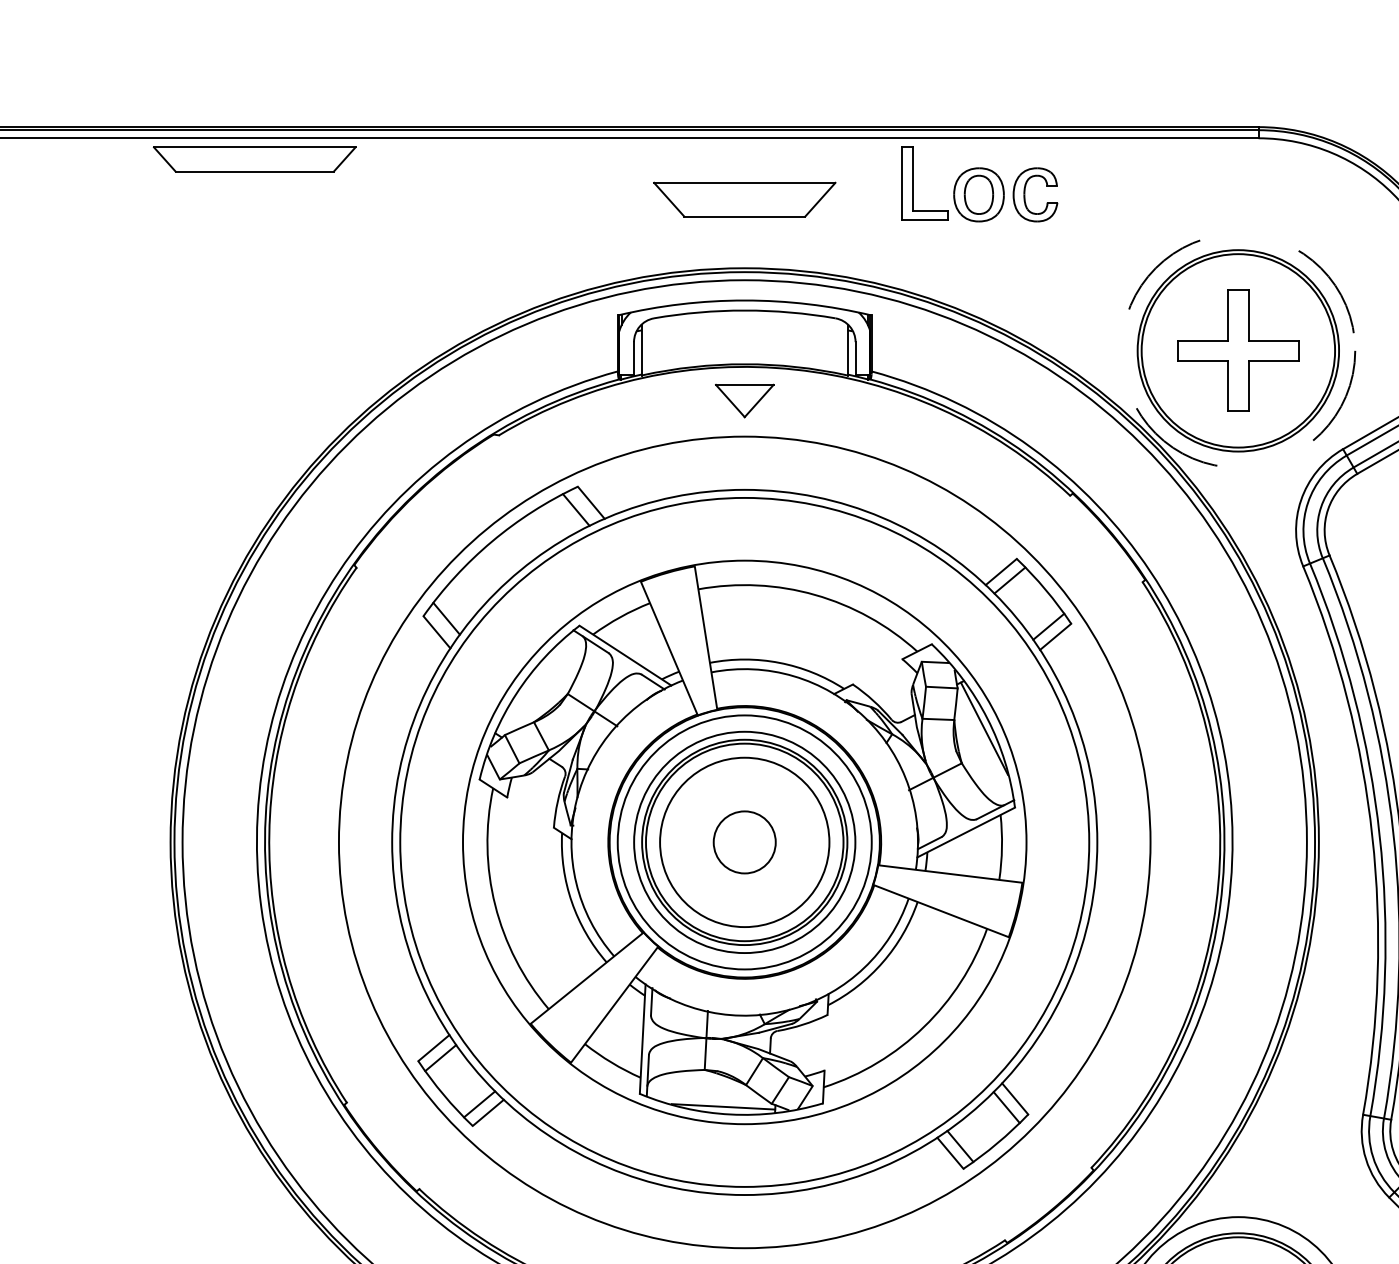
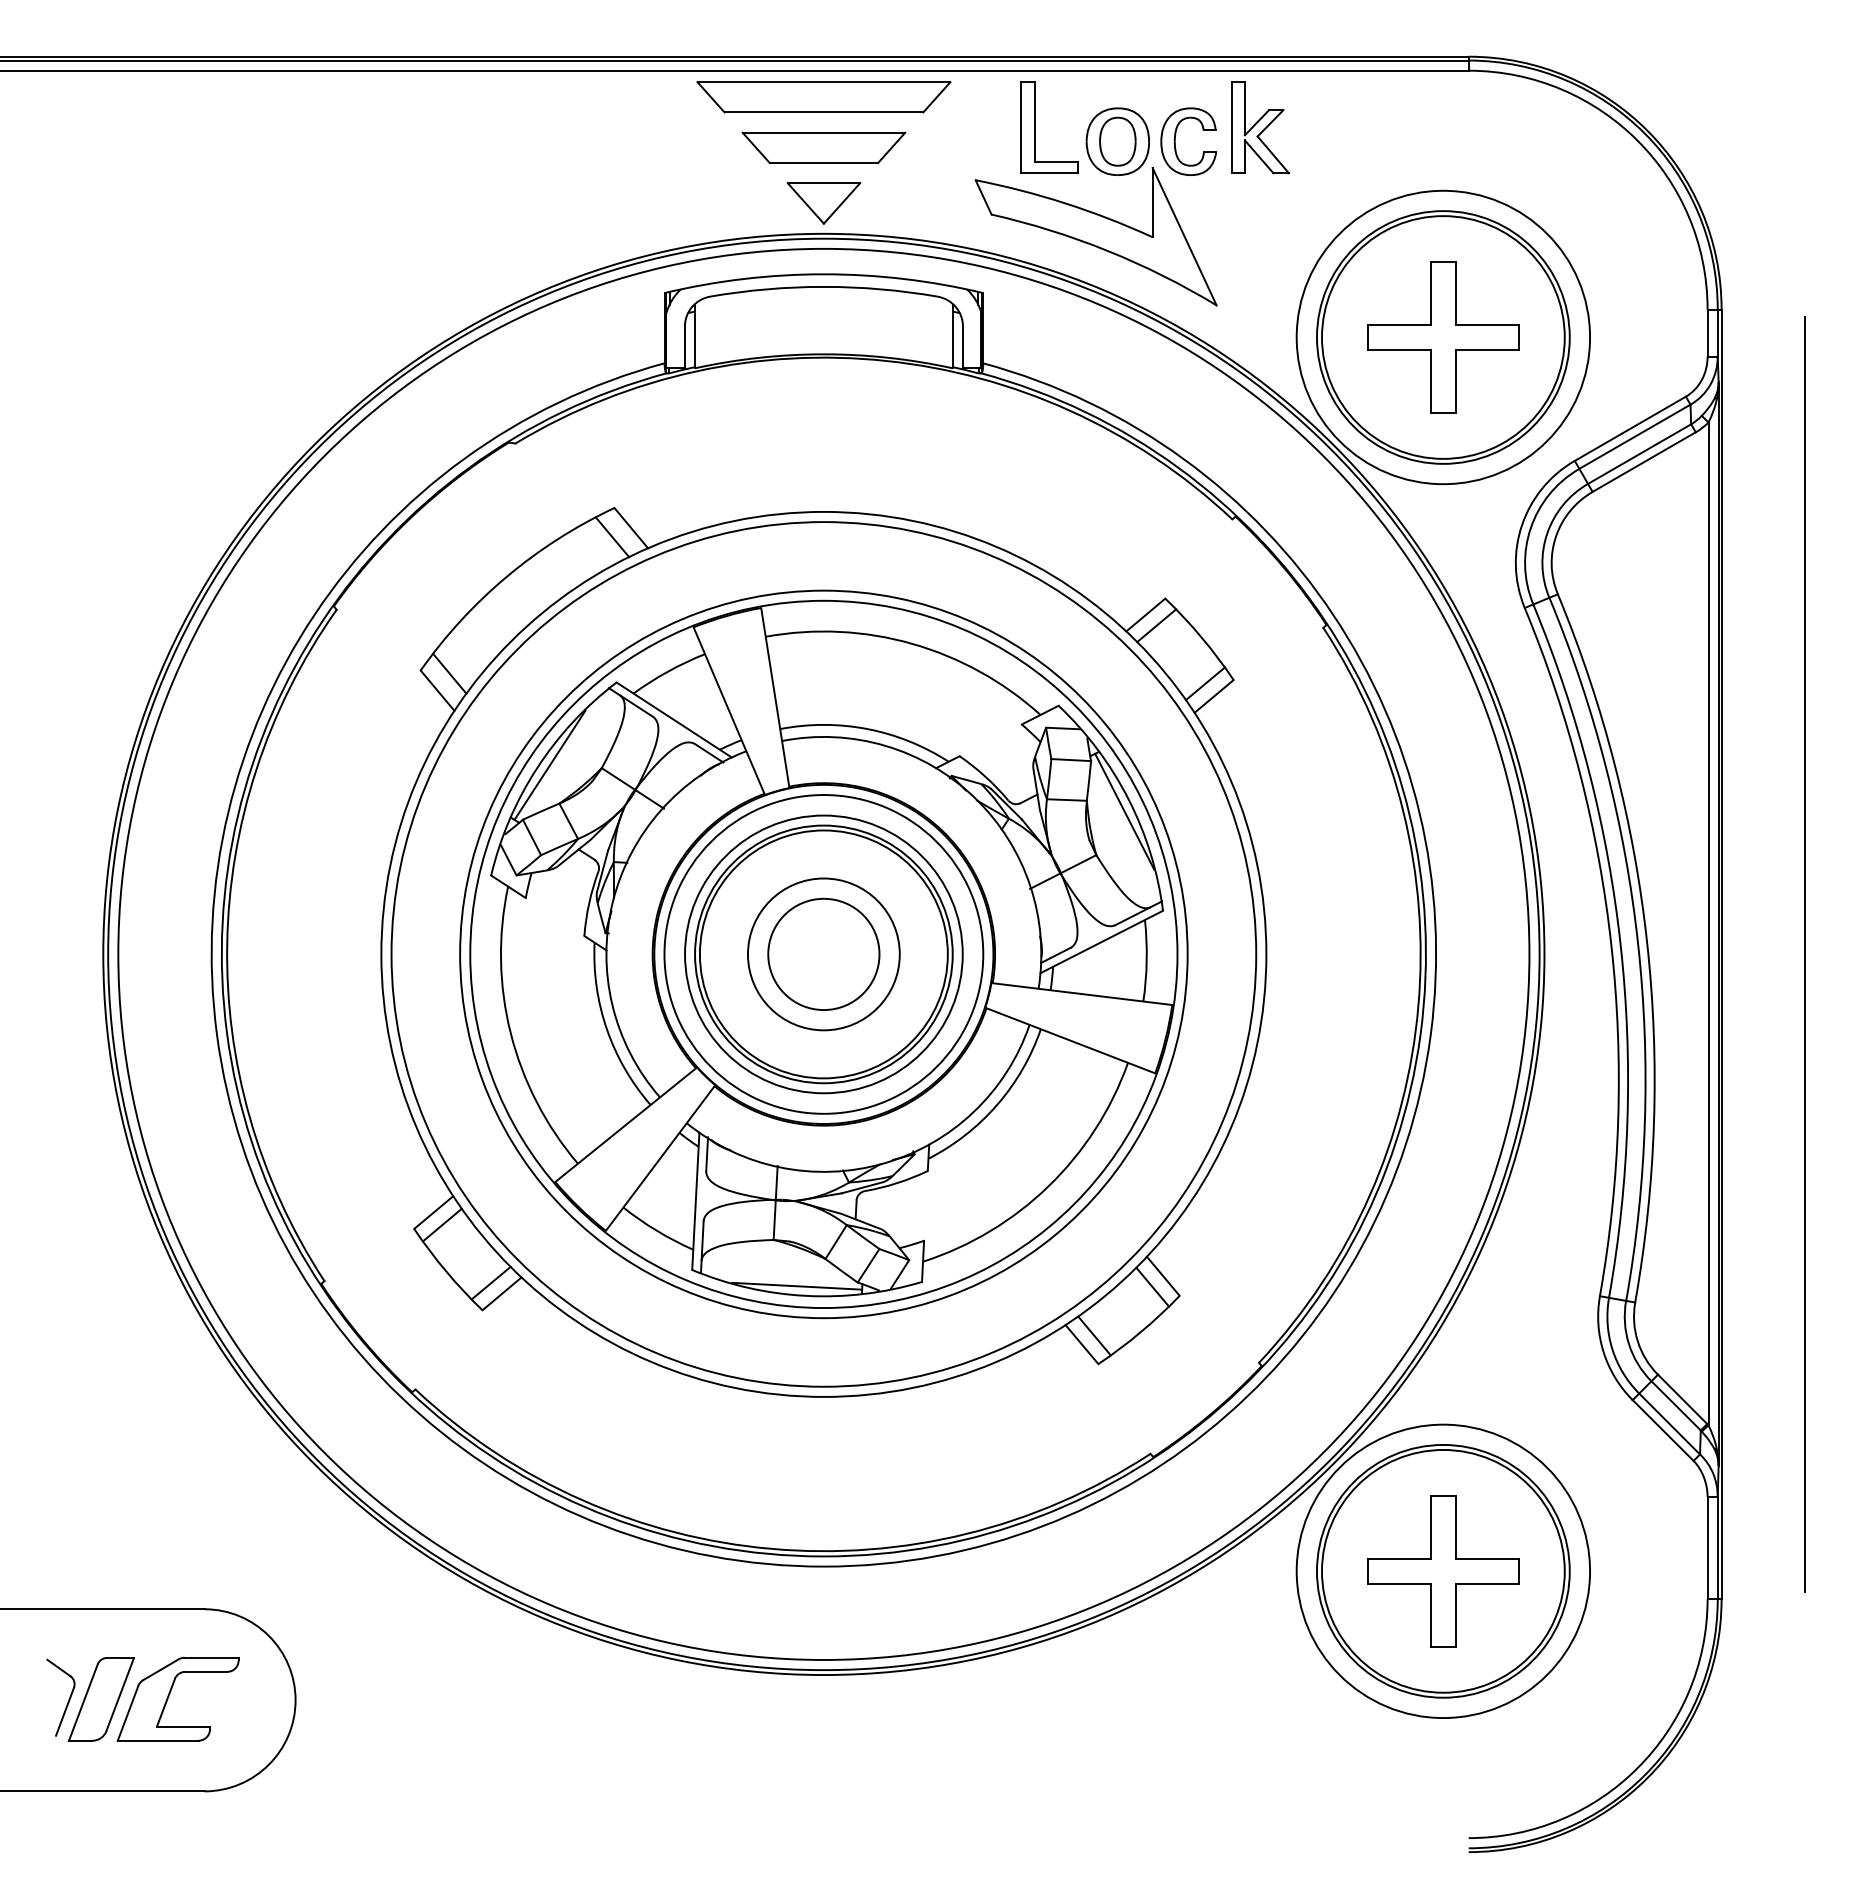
part: (254, 159) -> (823, 97), moved
part: (1092, 183) -> (1260, 127), added
part: (744, 199) -> (823, 147), size x0.71
part: (961, 270) -> (1095, 236), added
circle: (1238, 350) -> (1443, 337), dashed -> solid
part: (744, 401) -> (823, 203), moved
line: (526, 691) -> (549, 764), added
circle: (744, 842) -> (823, 954), size x0.71
circle: (744, 842) -> (823, 954), size x0.71
circle: (744, 842) -> (823, 954), size x1.43

